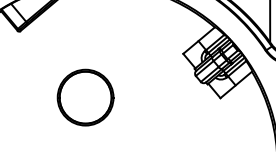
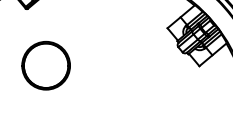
part: (85, 97) -> (46, 65), moved

